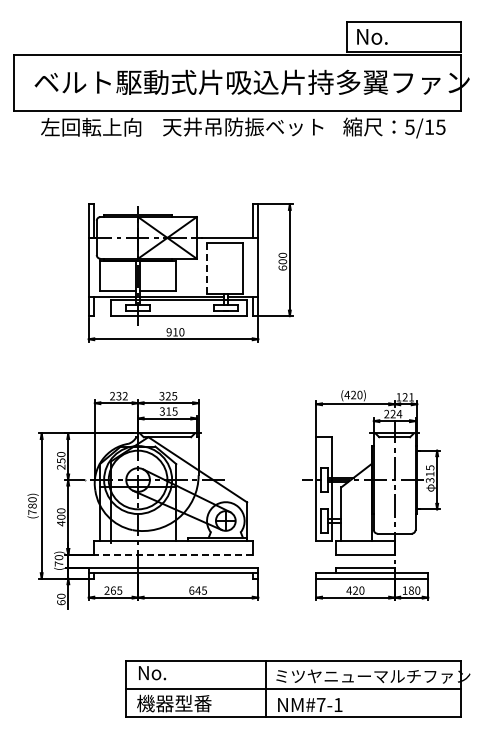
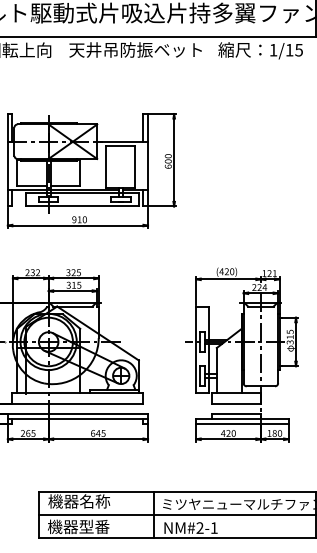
text: (409, 126) -> (273, 49), 5/15 -> 1/15
line: (207, 267) -> (106, 166), dashed -> solid
line: (173, 554) -> (77, 403), dashed -> solid
text: (174, 672) -> (78, 501), No. -> 機器名称
text: (320, 704) -> (199, 527), NM#7-1 -> NM#2-1

